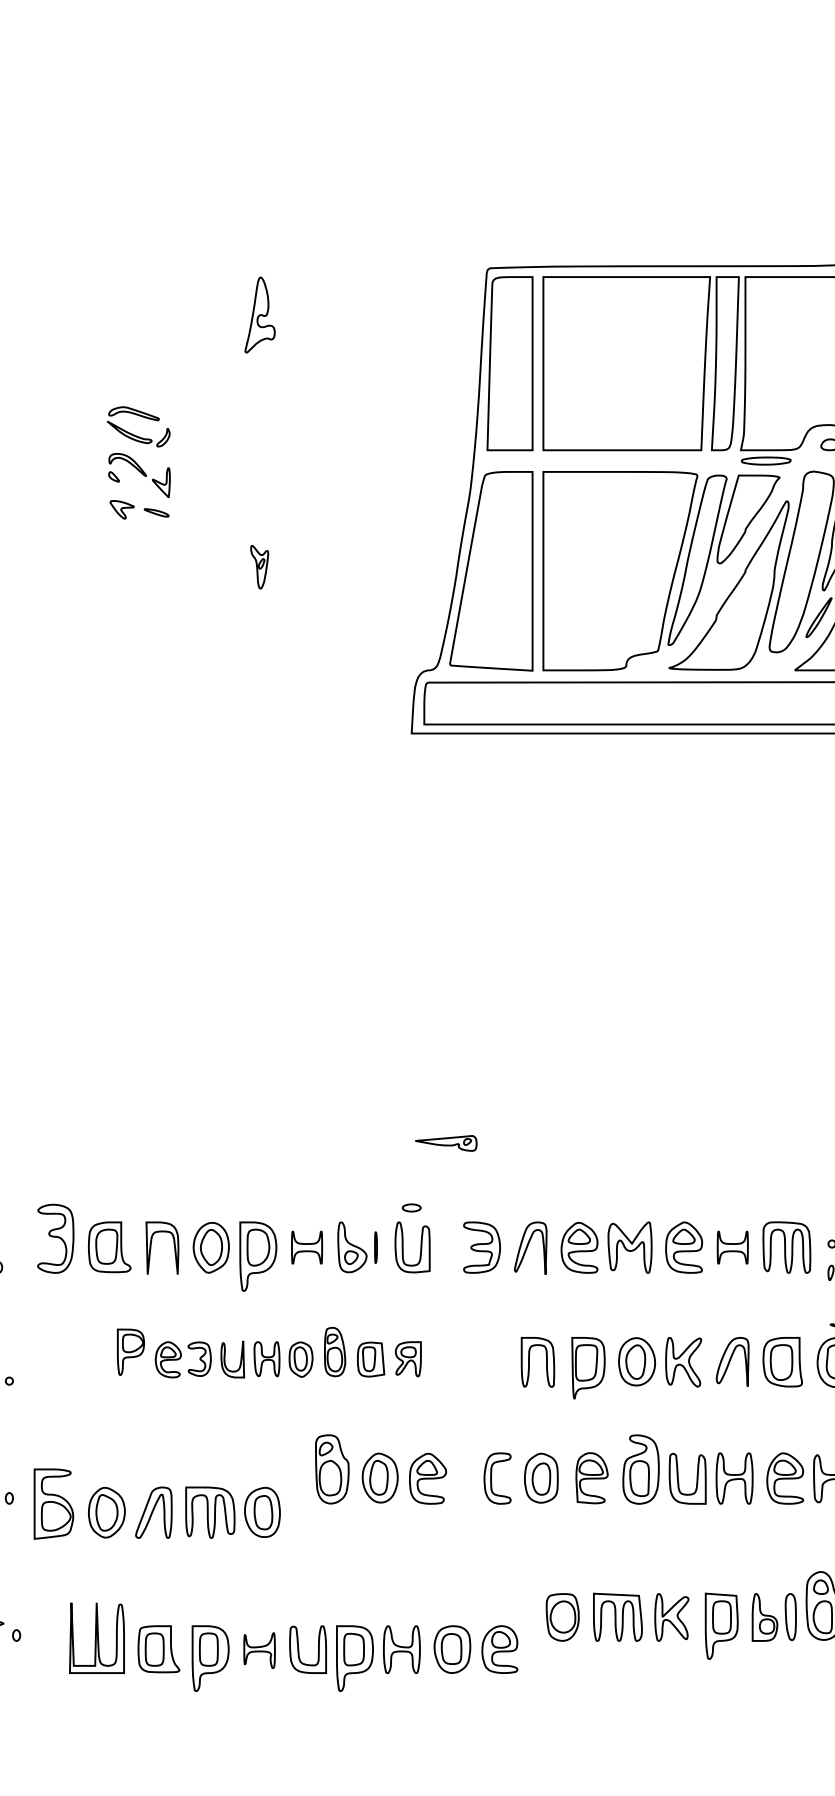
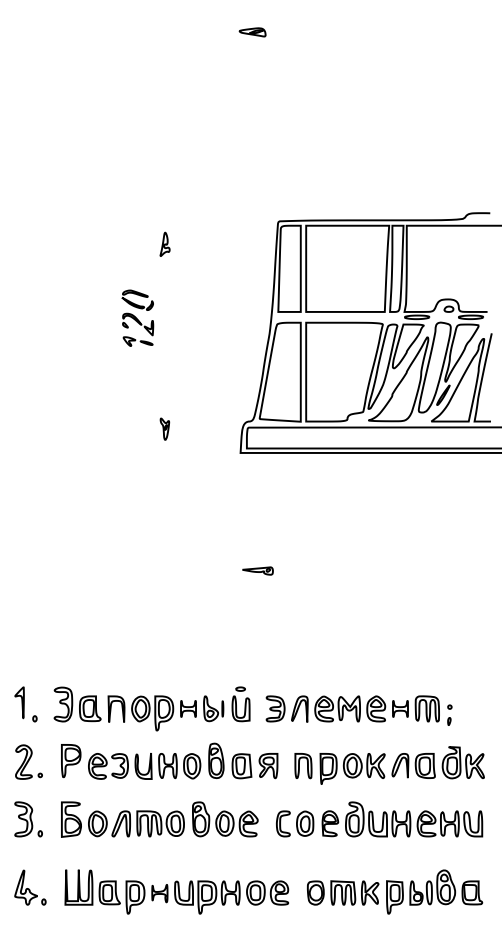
part: (258, 312) -> (164, 243), size x0.62
part: (138, 461) -> (137, 317), moved
part: (258, 565) -> (164, 428), moved
part: (445, 1142) -> (257, 570), moved
part: (268, 1351) -> (169, 760), size x1.43
part: (156, 1503) -> (122, 819), moved
part: (292, 1646) -> (176, 891), moved

